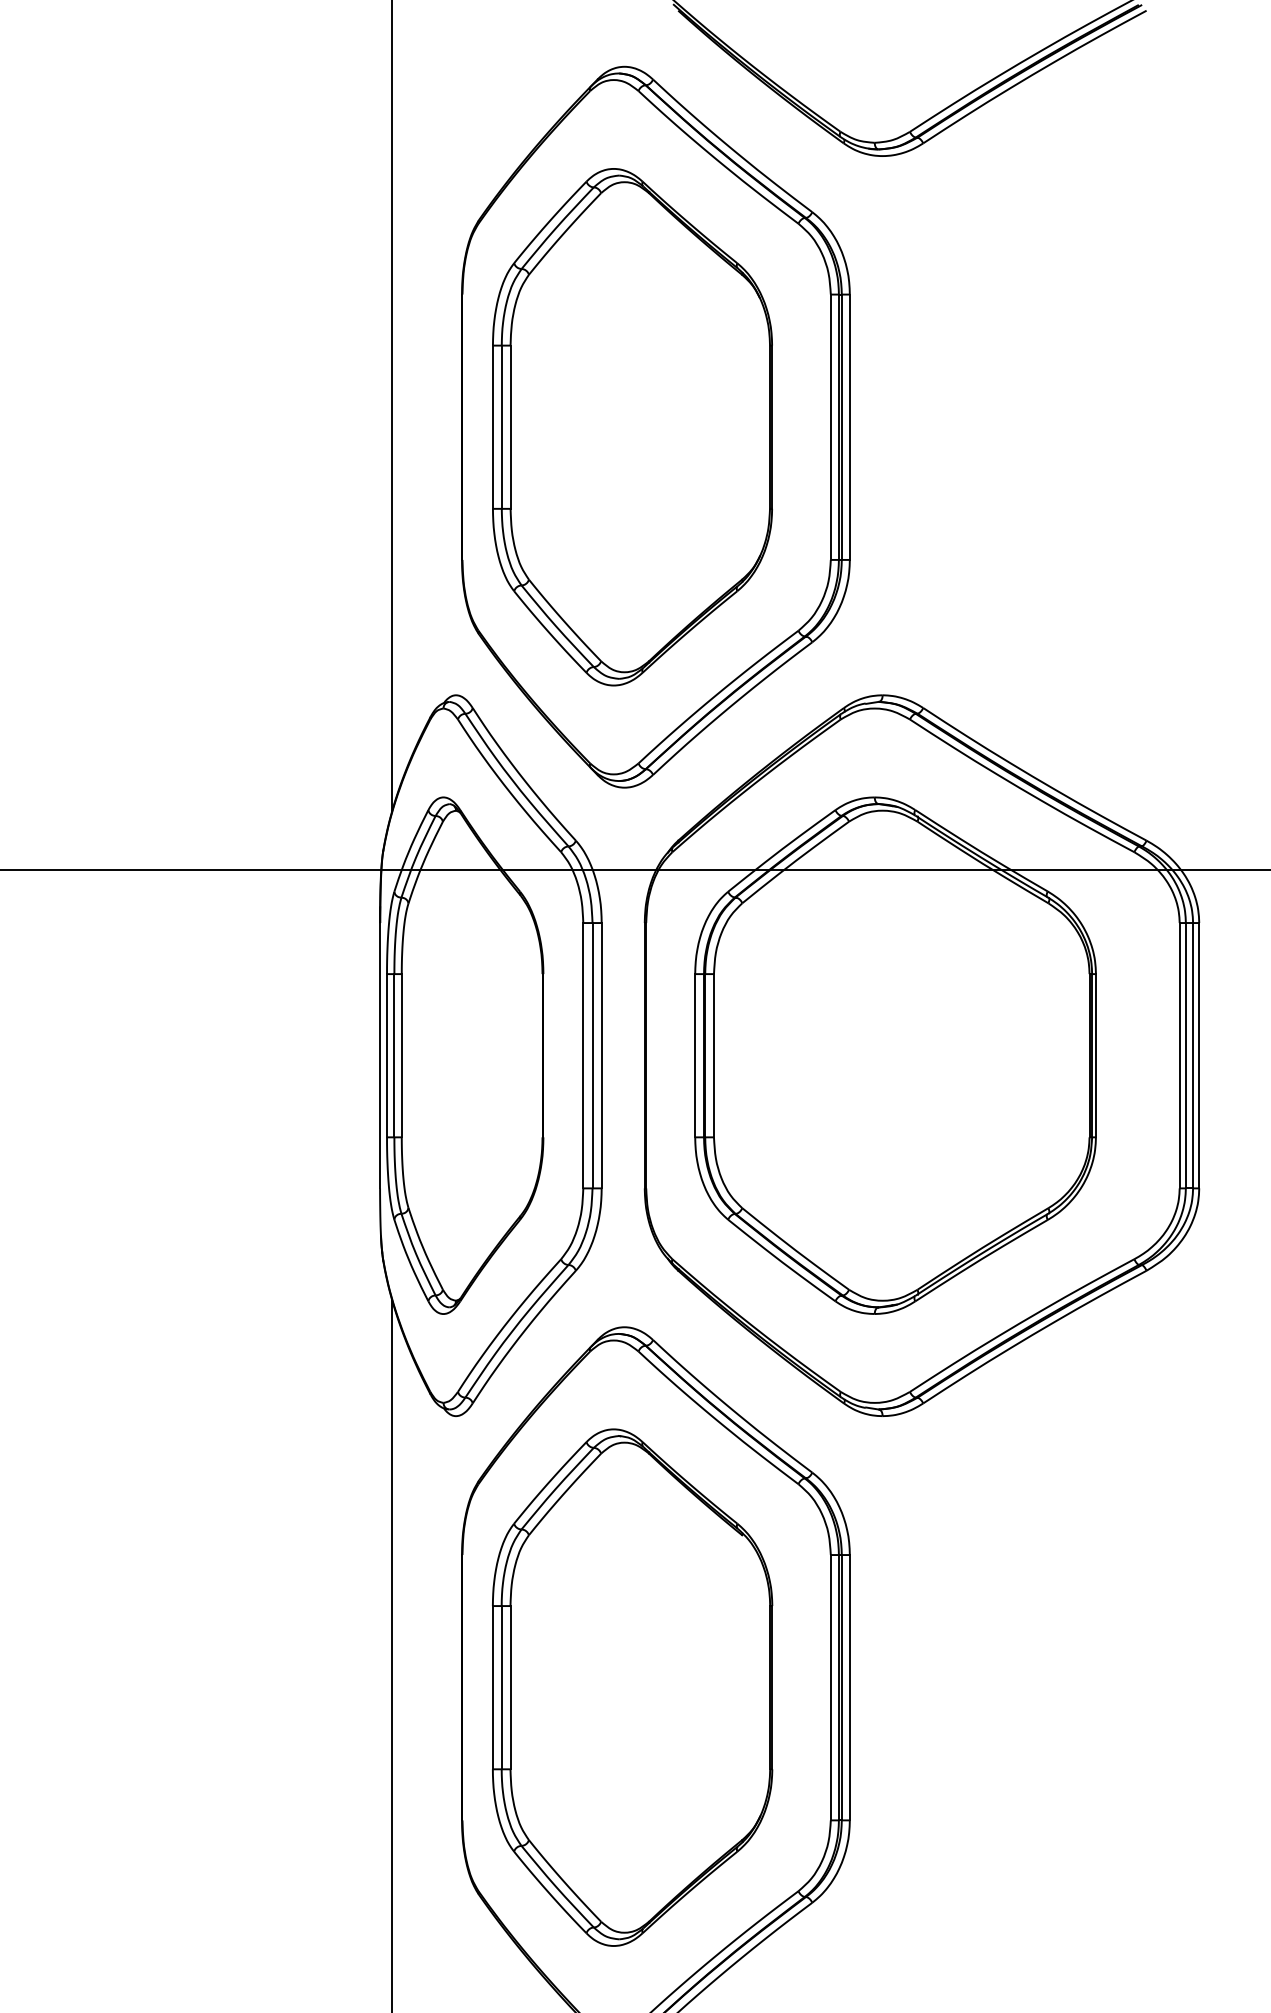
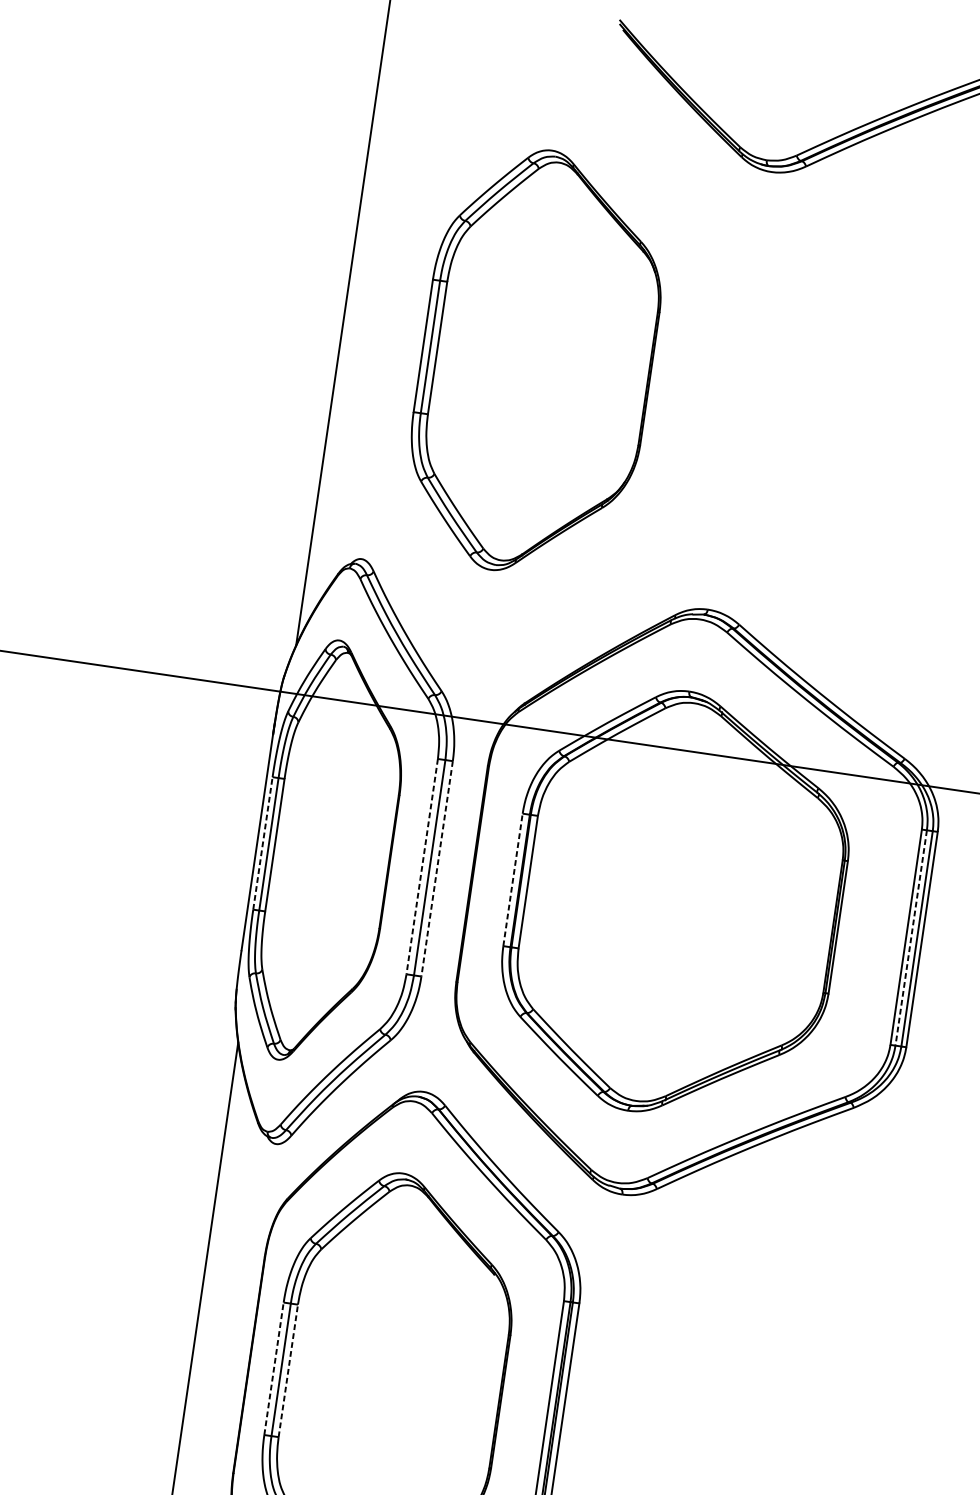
part: (655, 426) -> (555, 364), removed
line: (387, 1055) -> (263, 843), solid -> dashed
line: (583, 1055) -> (422, 866), solid -> dashed
line: (601, 1055) -> (437, 868), solid -> dashed
line: (695, 1055) -> (513, 879), solid -> dashed
line: (1185, 1055) -> (910, 937), solid -> dashed
line: (492, 1687) -> (273, 1368), solid -> dashed
line: (510, 1687) -> (288, 1370), solid -> dashed

